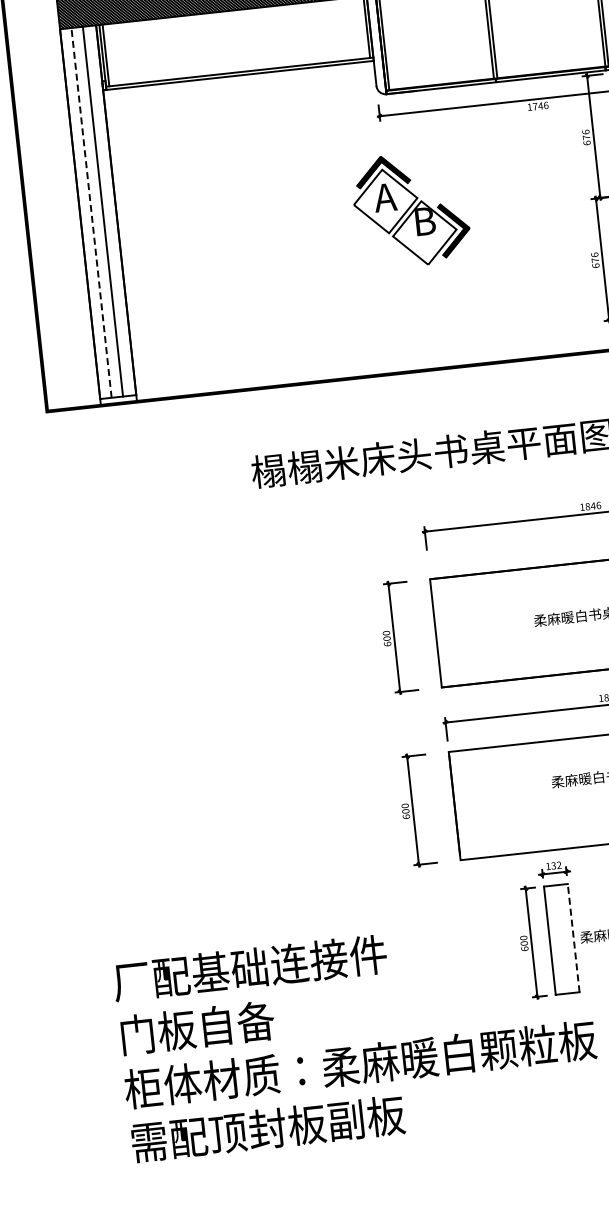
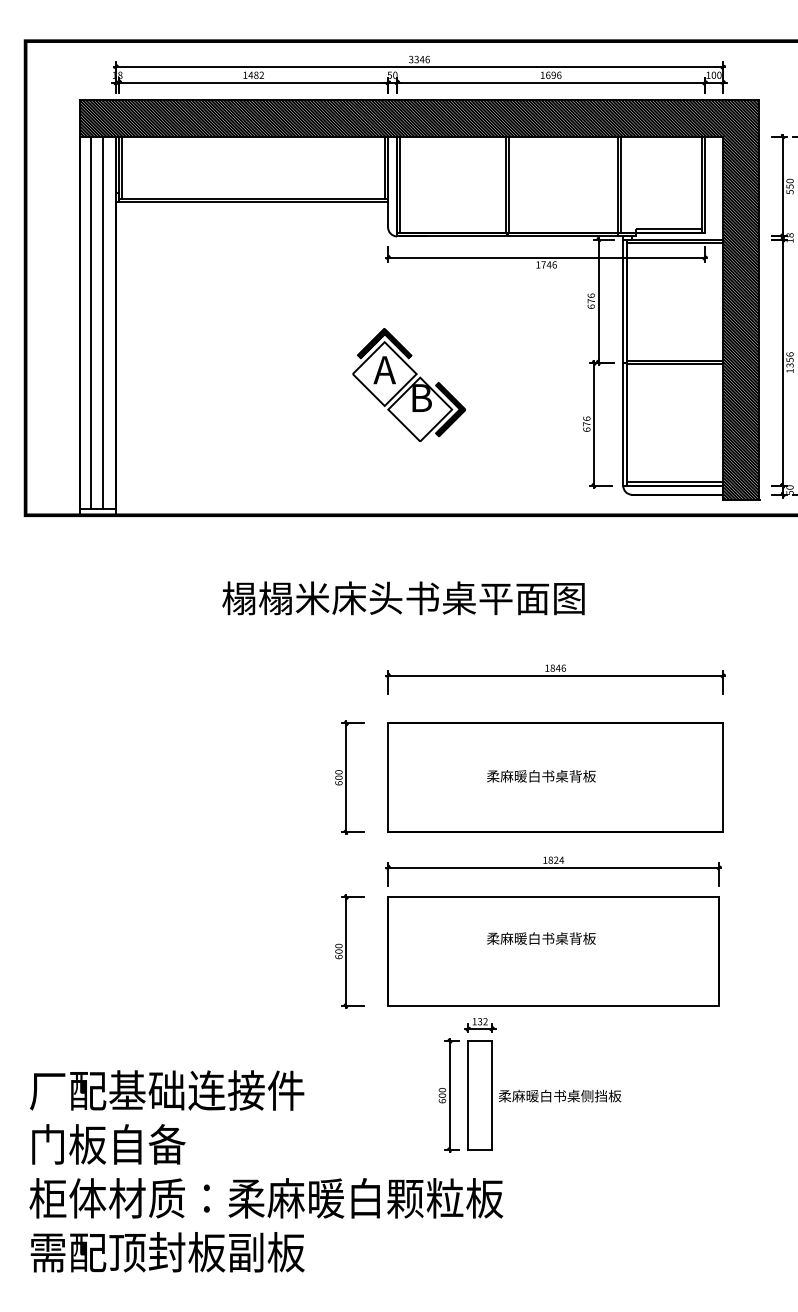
part: (410, 209) -> (408, 384), moved
line: (91, 212) -> (91, 322), dashed -> solid
line: (574, 937) -> (492, 1095), dashed -> solid

